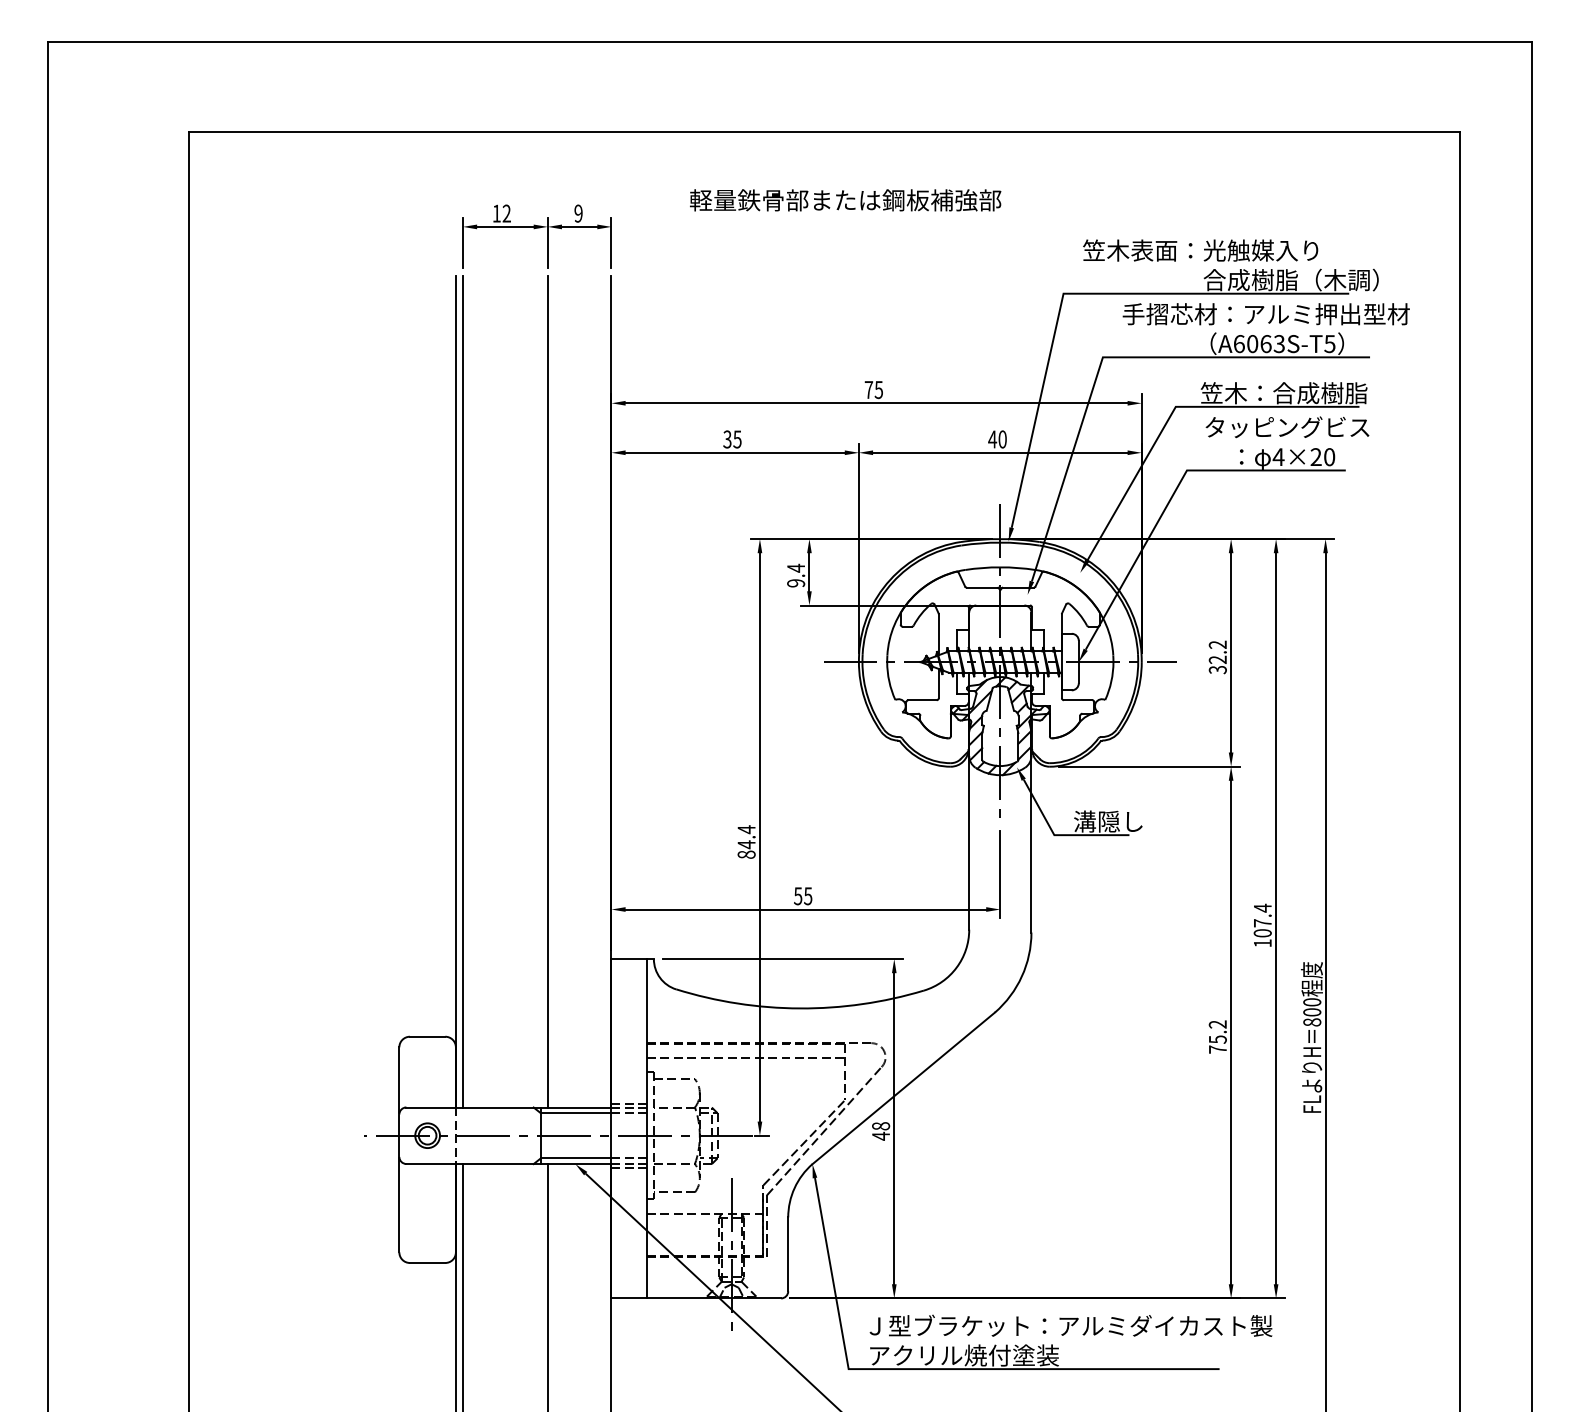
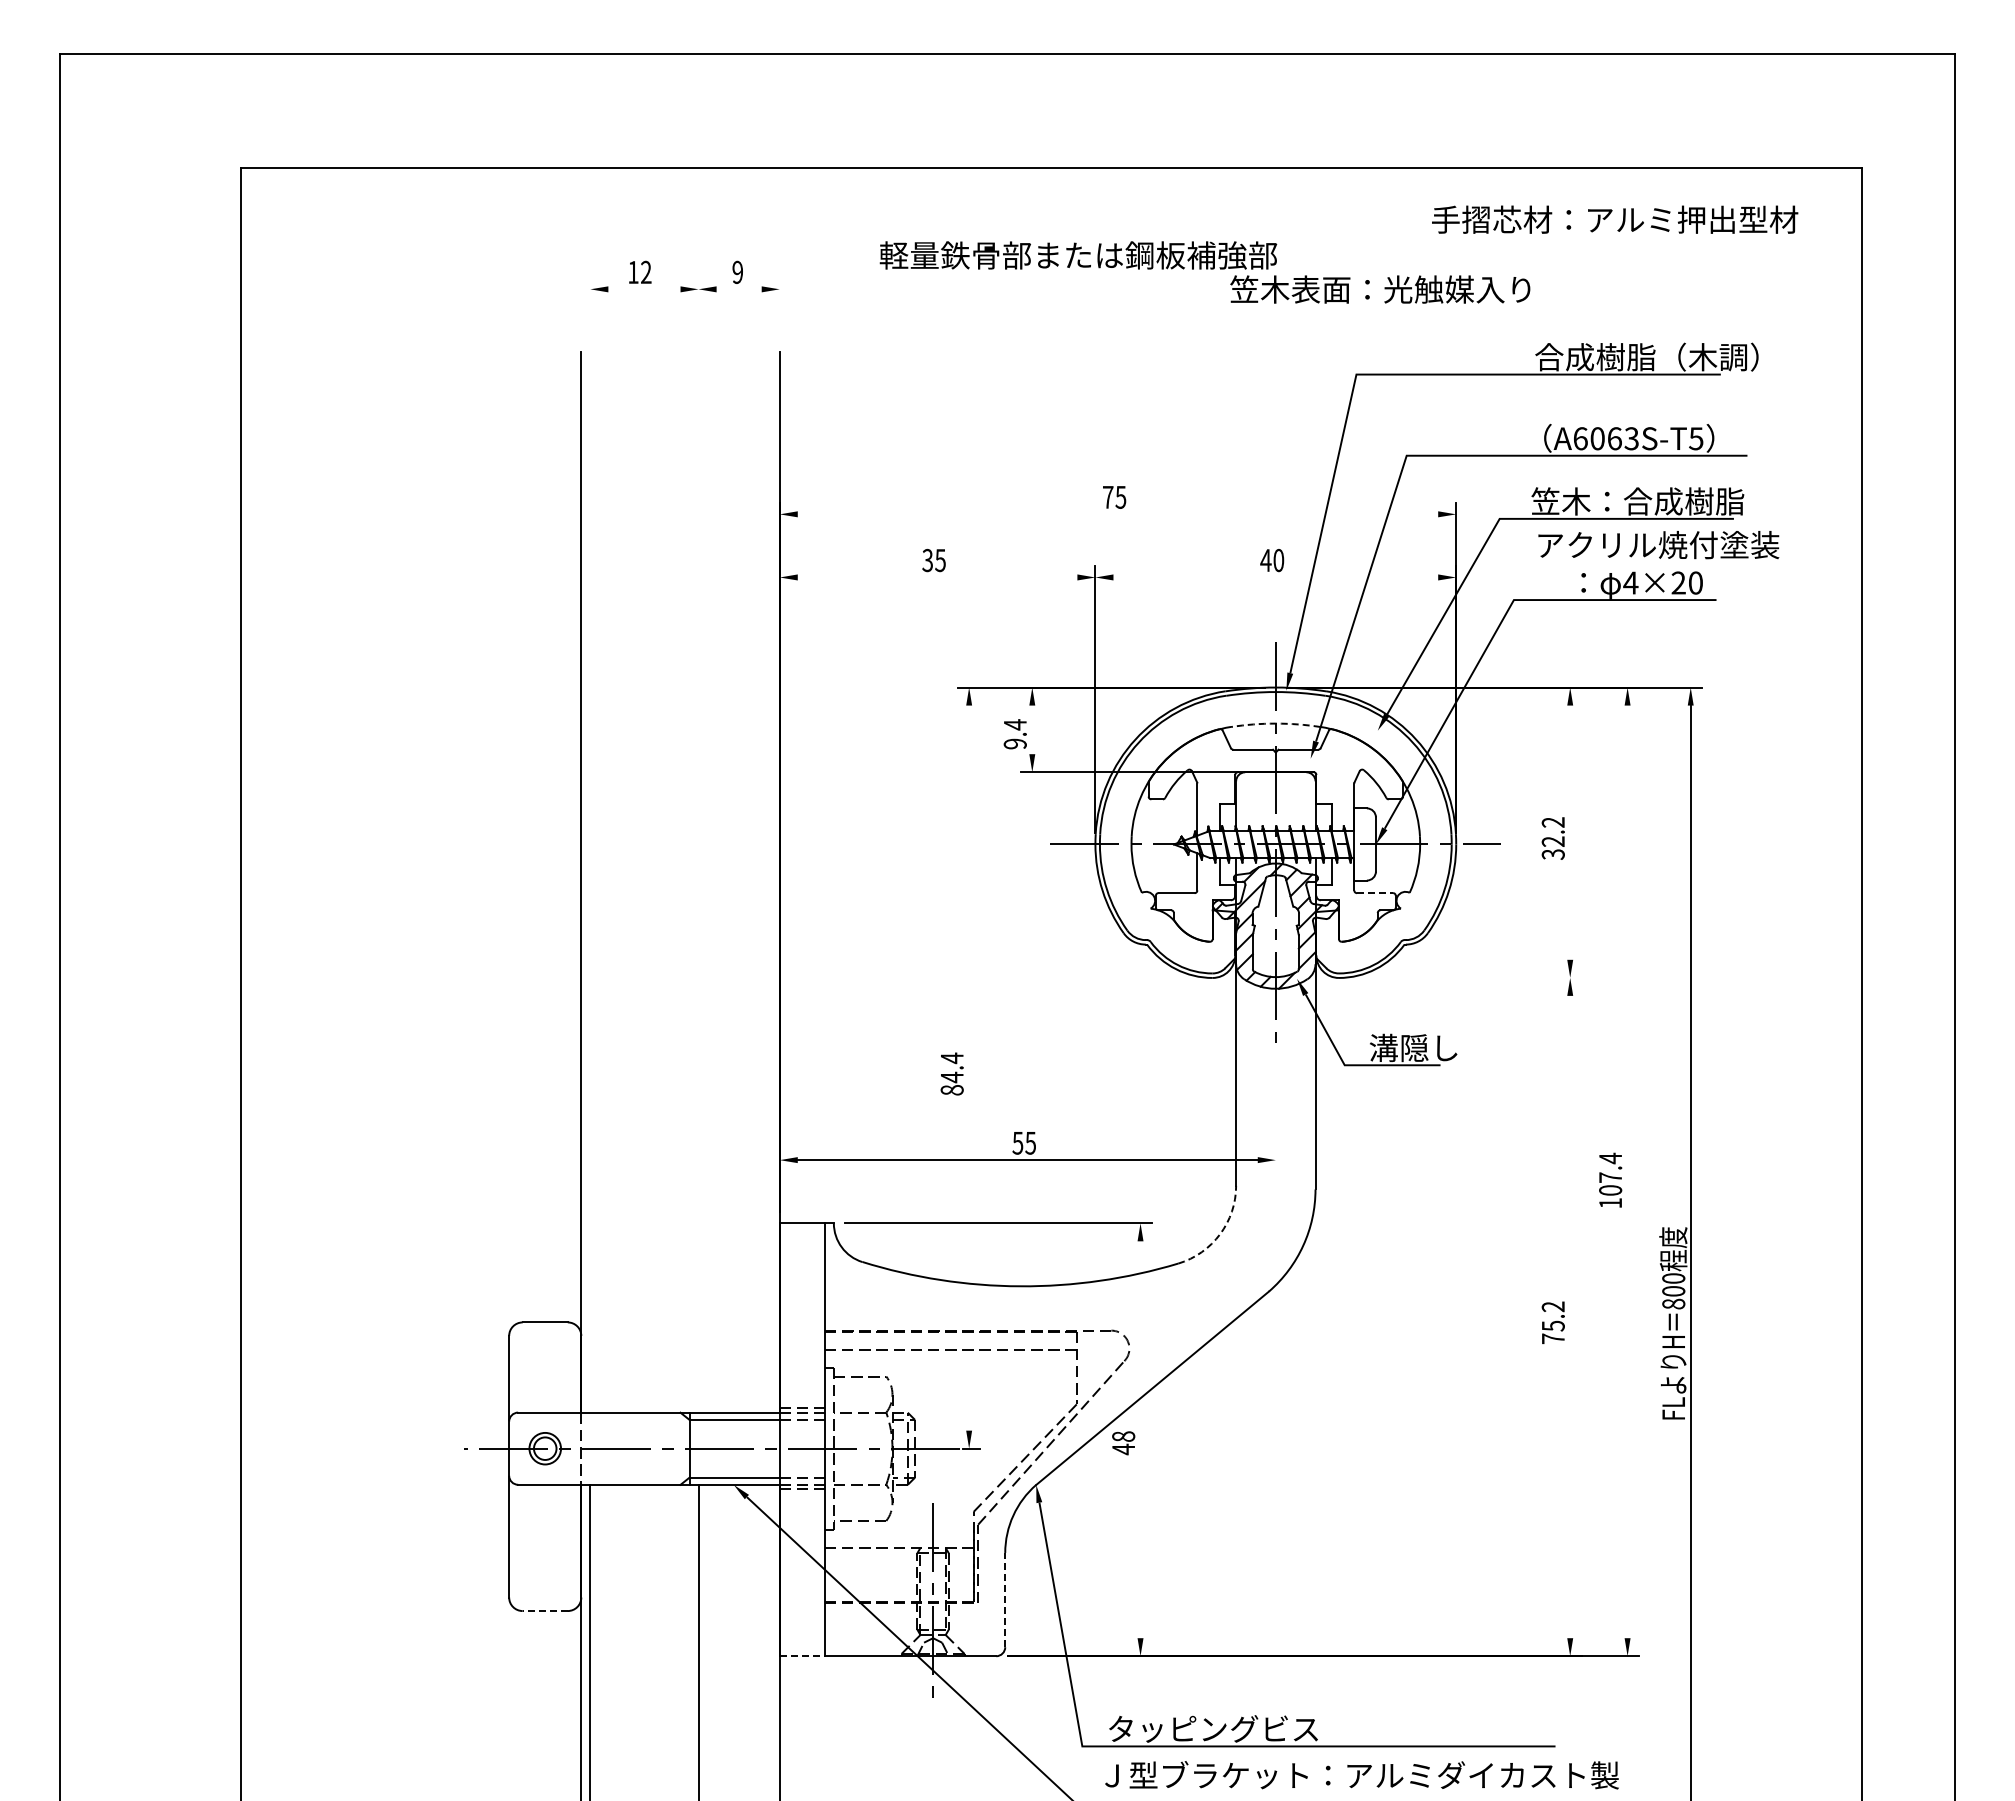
line: (505, 227) -> (644, 289), removed
line: (579, 227) -> (738, 289), removed
line: (463, 242) -> (590, 309), removed
line: (547, 242) -> (698, 309), removed
line: (611, 242) -> (779, 309), removed
text: (1200, 250) -> (1380, 289), moved
text: (1266, 314) -> (1615, 219), moved
line: (876, 403) -> (1117, 514), removed
text: (1300, 427) -> (1658, 545), タッピングビス -> アクリル焼付塗装
line: (735, 452) -> (937, 577), removed
line: (1000, 452) -> (1275, 577), removed
arc: (1000, 567) -> (1275, 723), solid -> dashed
line: (809, 571) -> (1032, 729), removed
line: (1231, 652) -> (1570, 832), removed
line: (463, 691) -> (590, 882), removed
line: (547, 691) -> (698, 882), removed
line: (1078, 700) -> (1375, 893), solid -> dashed
line: (1149, 766) -> (1465, 977), removed
line: (760, 836) -> (969, 1067), removed
line: (1000, 874) -> (1275, 1115), removed
line: (1276, 918) -> (1627, 1171), removed
arc: (956, 967) -> (1220, 1234), solid -> dashed
line: (1231, 1032) -> (1570, 1316), removed
line: (894, 1128) -> (1140, 1439), removed
line: (788, 1253) -> (1005, 1599), solid -> dashed
line: (427, 1263) -> (545, 1611), solid -> dashed
line: (629, 1298) -> (802, 1656), solid -> dashed
text: (1070, 1326) -> (1361, 1775), moved
text: (964, 1355) -> (1229, 1729), アクリル焼付塗装 -> タッピングビス

